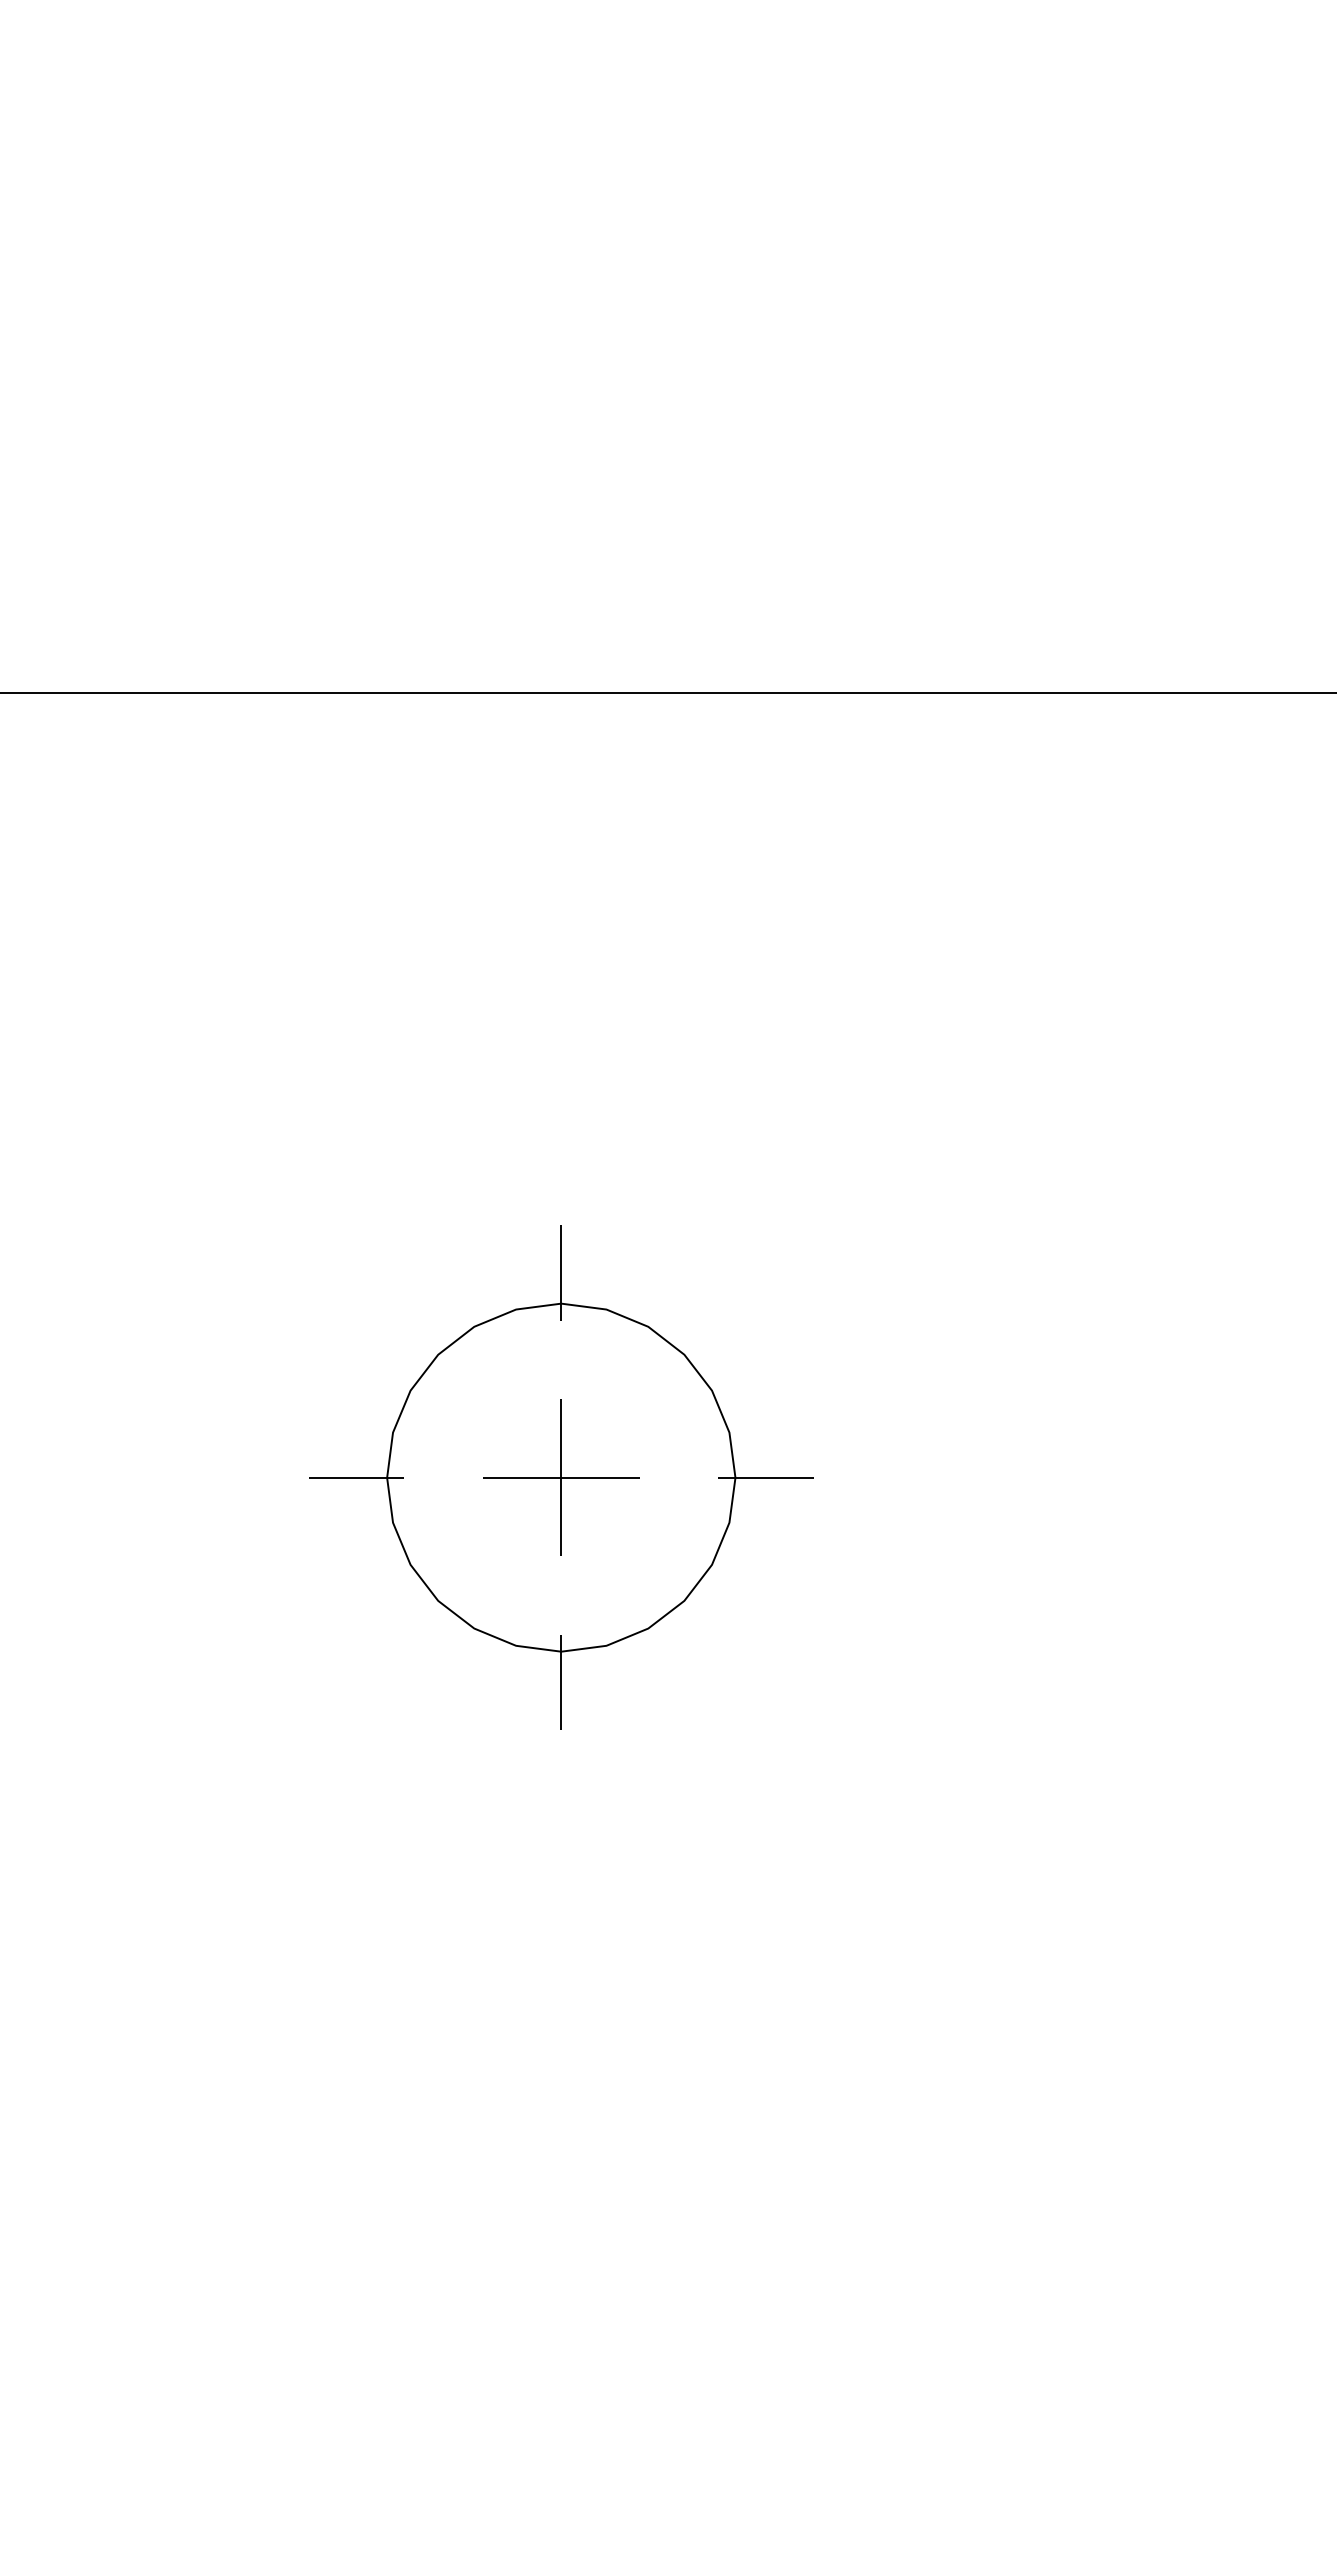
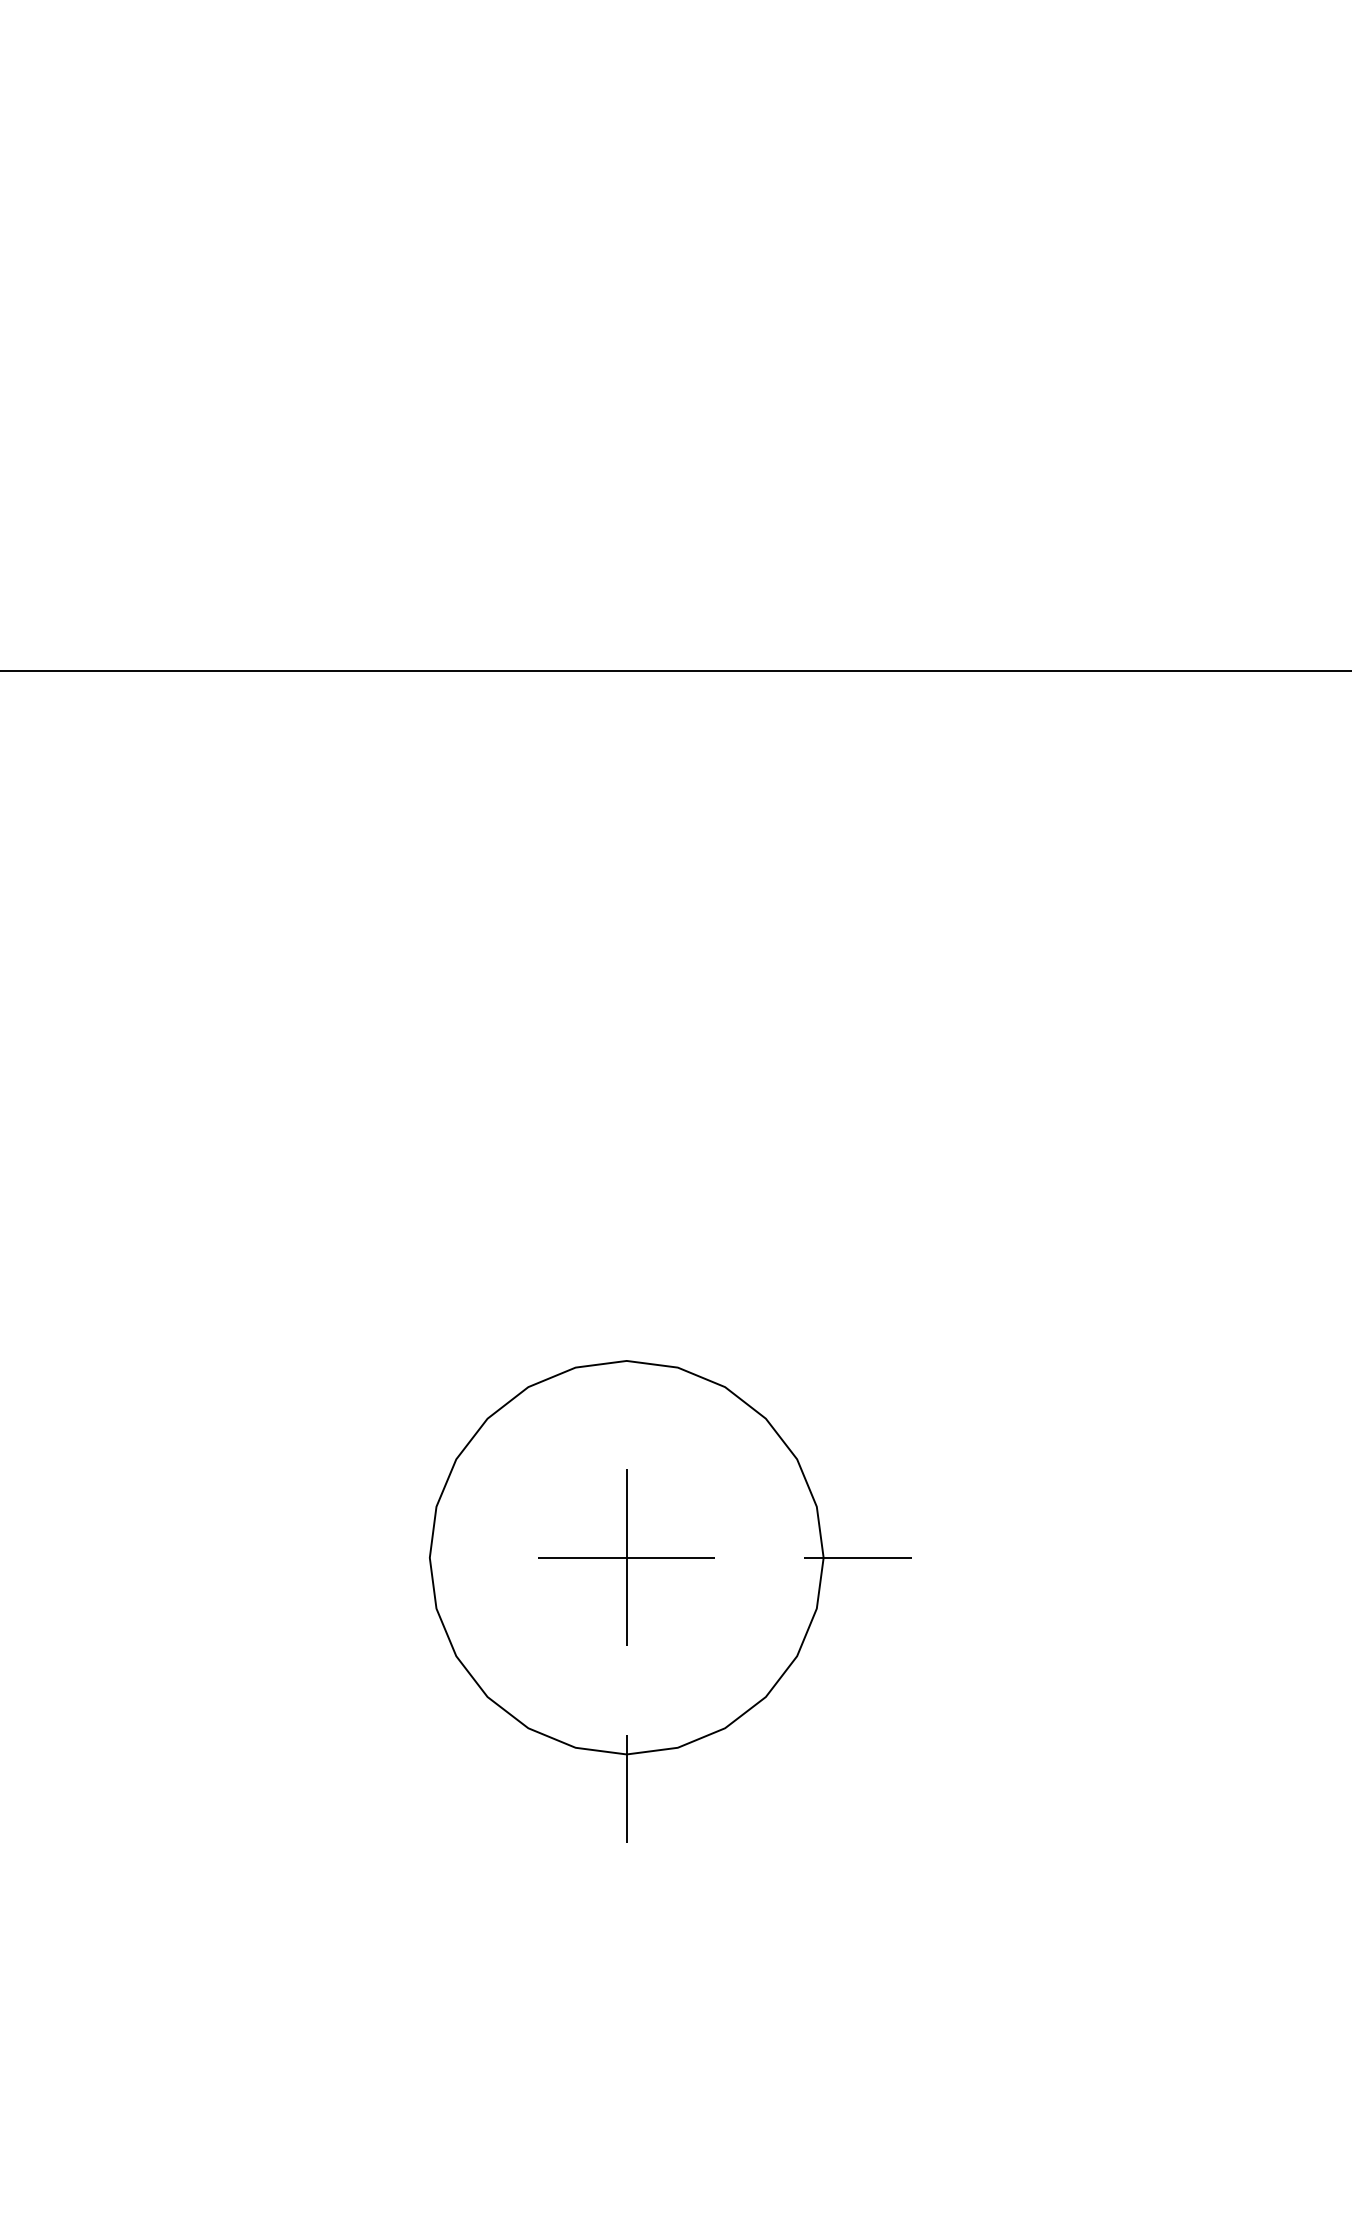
line: (561, 1272) -> (626, 1325), removed
line: (356, 1477) -> (395, 1557), removed

